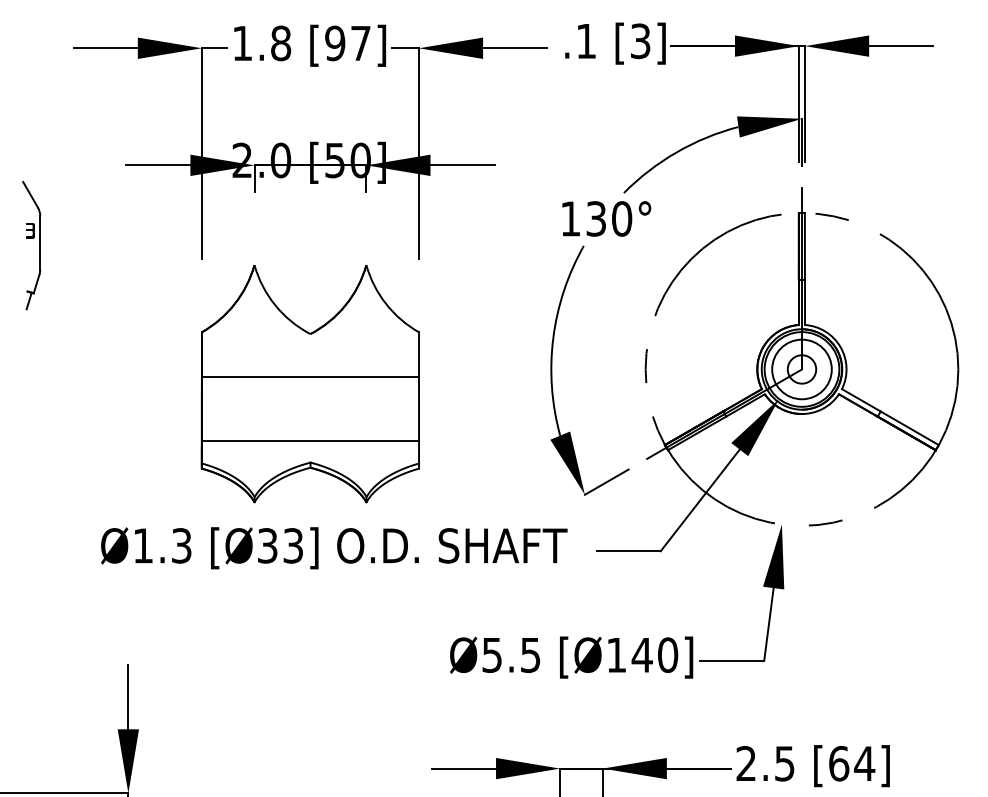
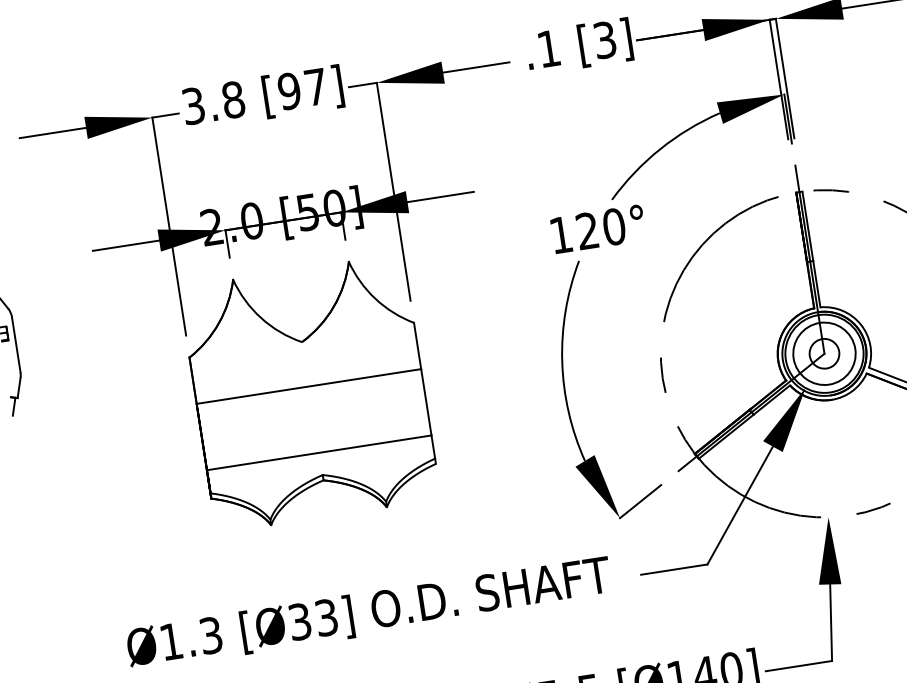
text: (242, 43) -> (193, 106), 1.8 -> 3.8
text: (595, 218) -> (586, 230), 130° -> 120°
part: (309, 384) -> (309, 394), moved

